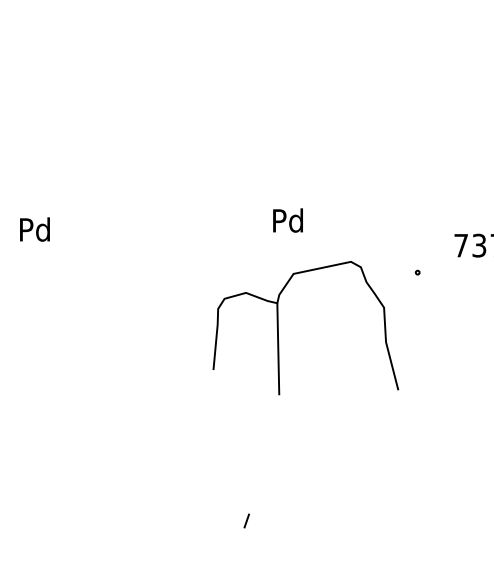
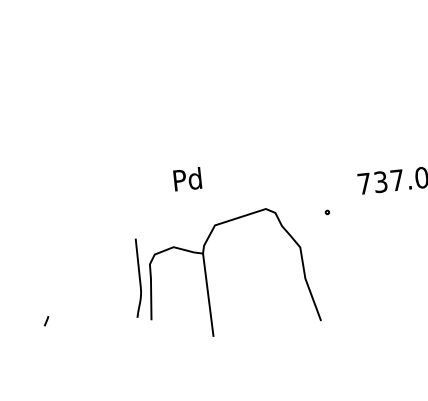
text: (287, 220) -> (187, 179), moved
curve: (204, 322) -> (138, 277), added
line: (98, 358) -> (46, 320), added

